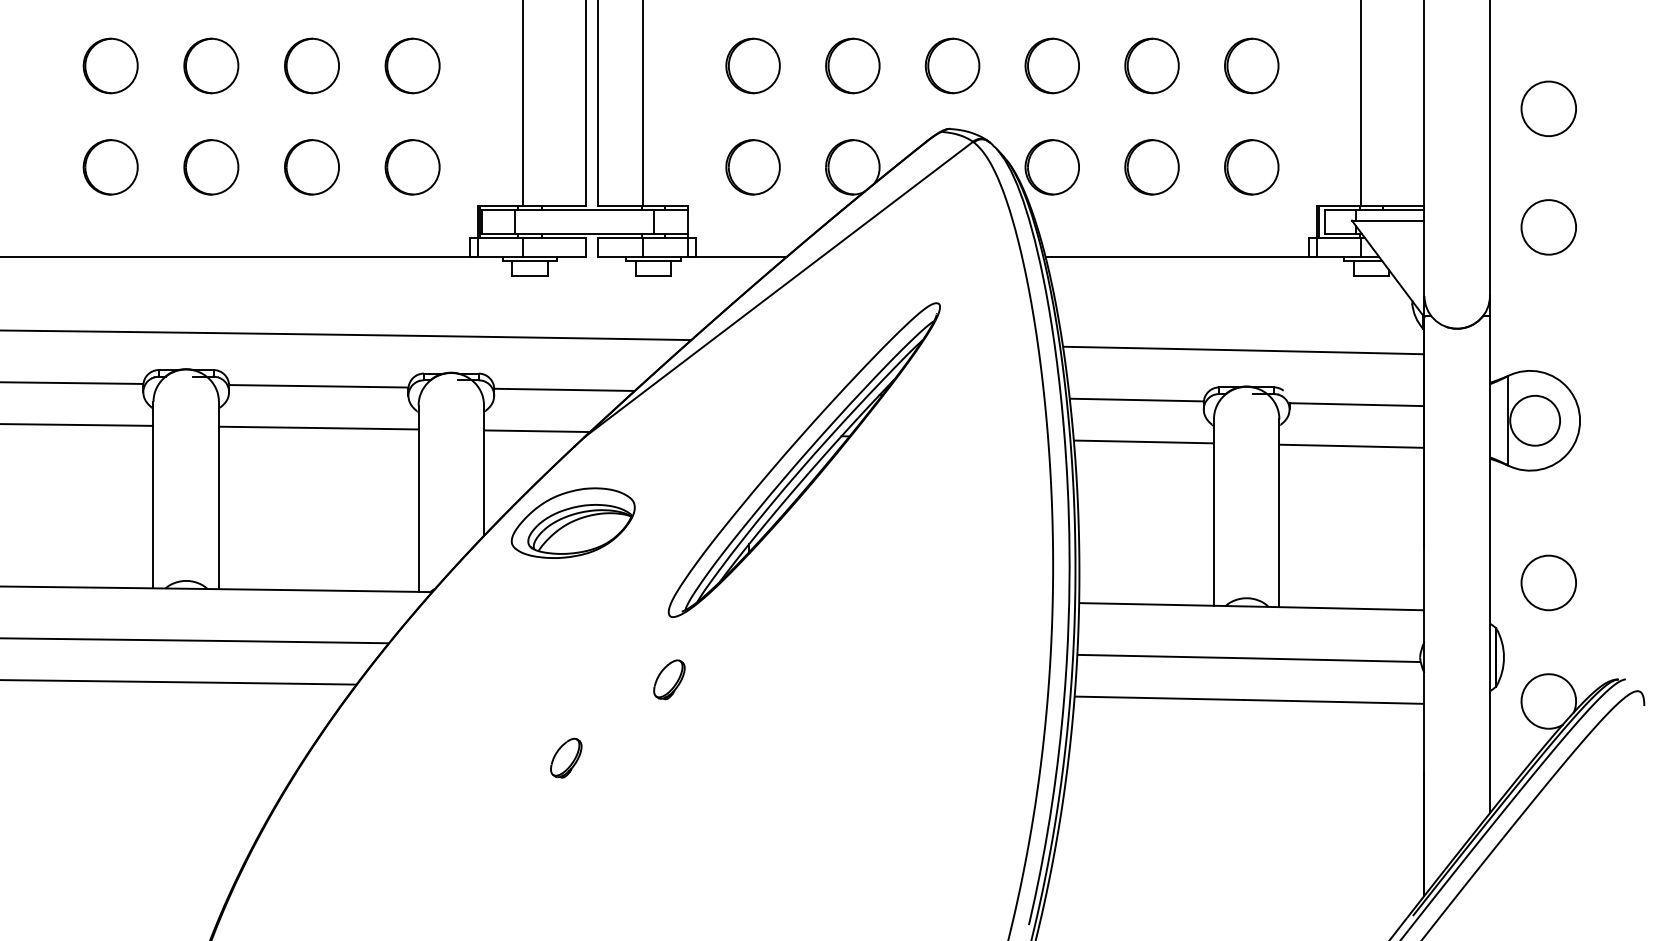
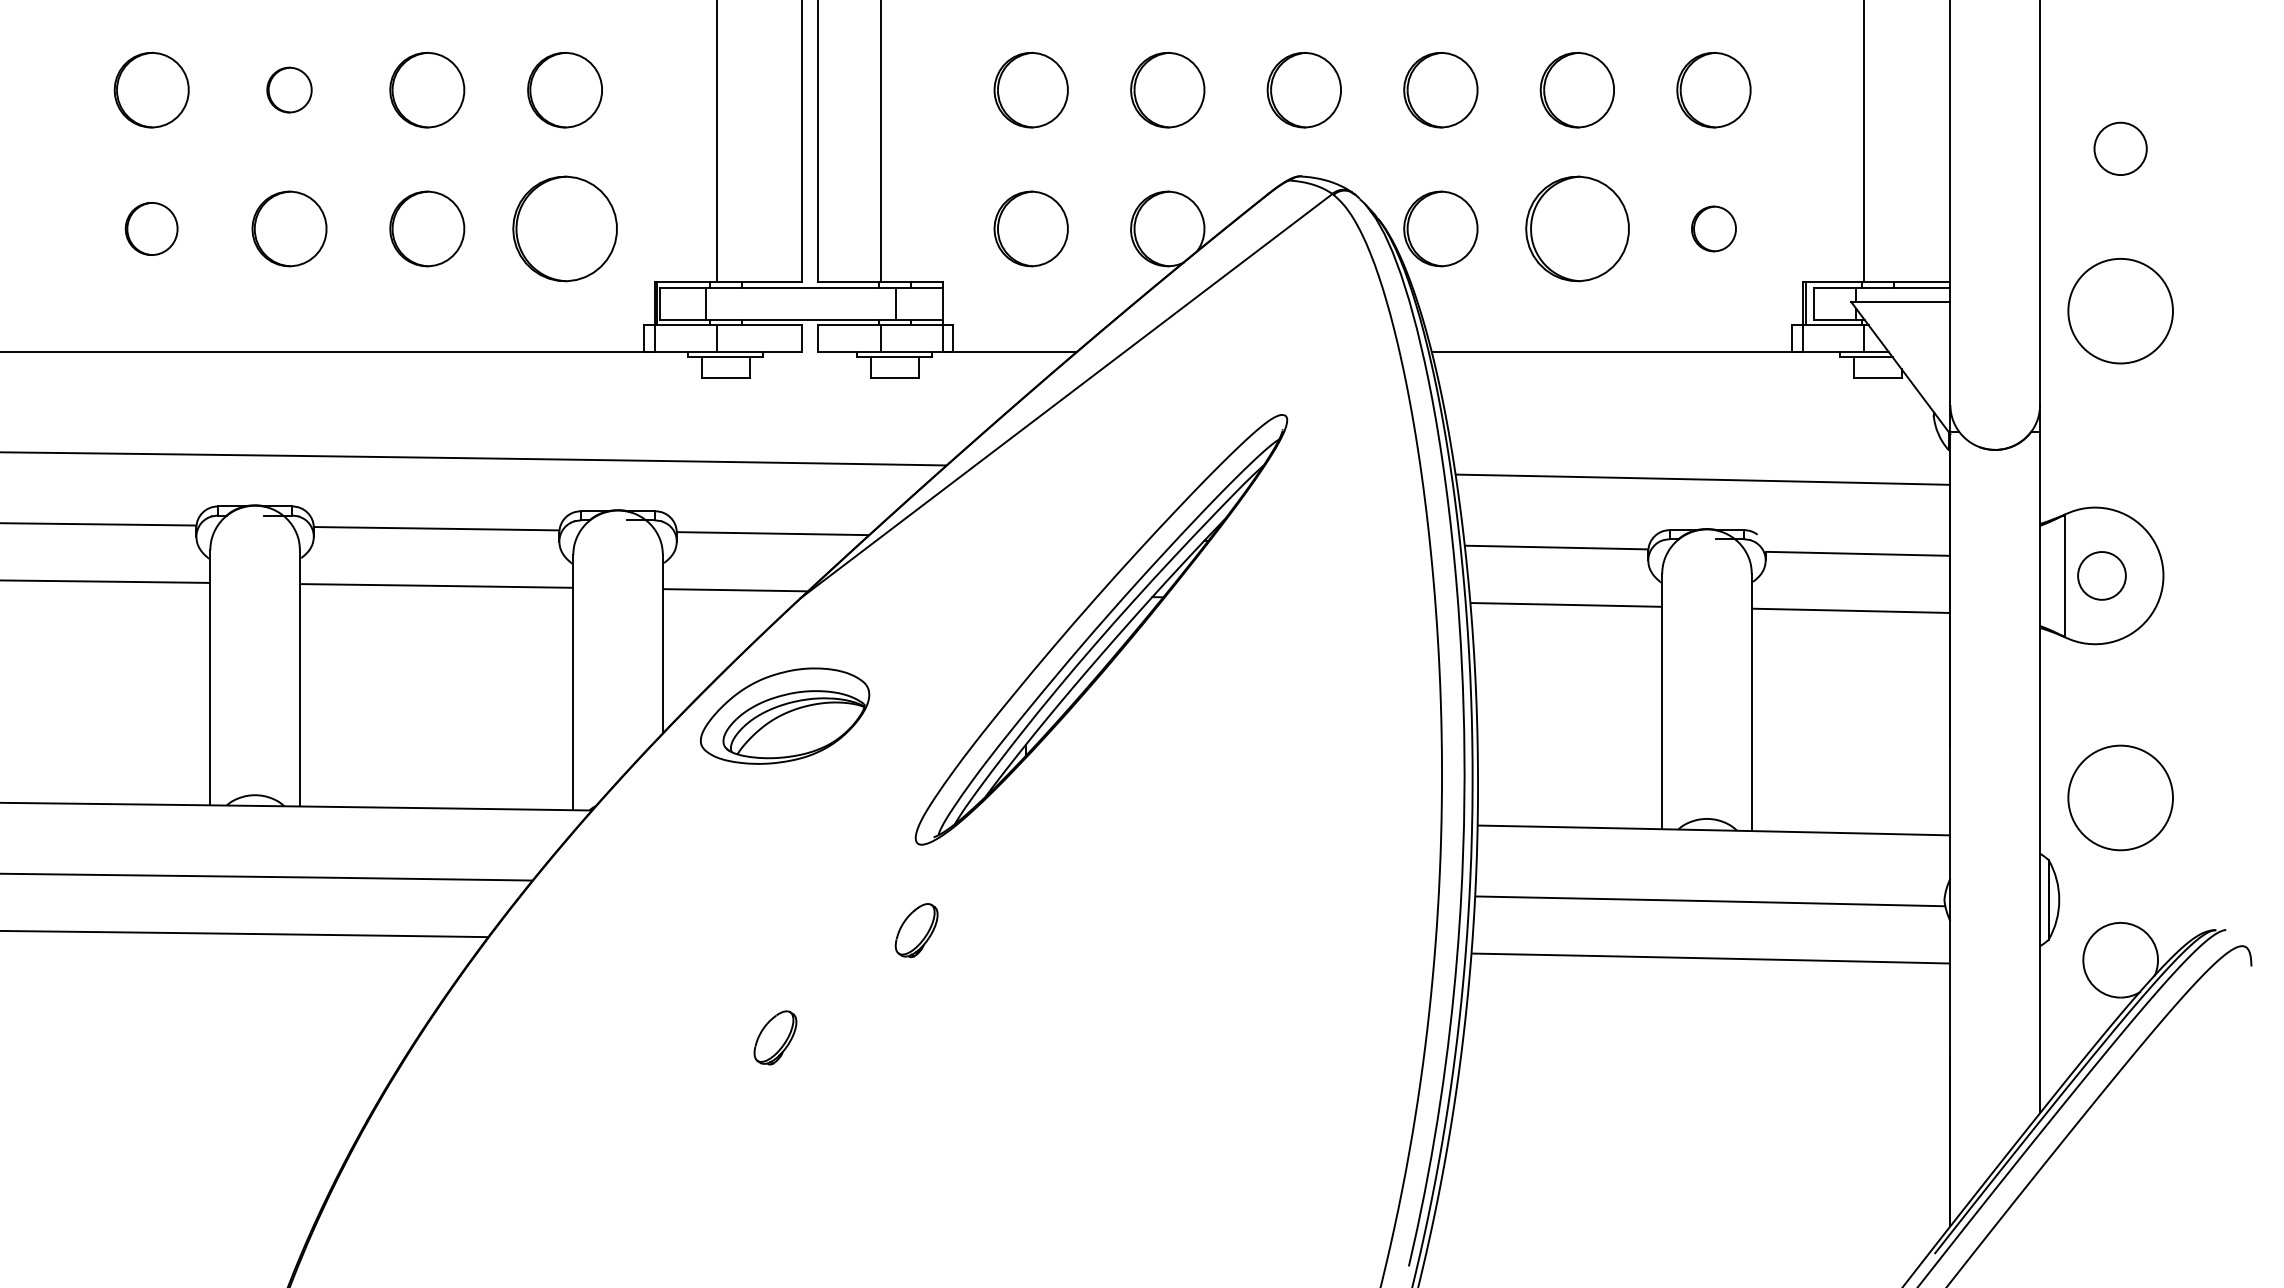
part: (211, 65) -> (289, 89), size x0.6
circle: (1548, 108) -> (2120, 148), size x0.7
part: (110, 167) -> (151, 228), size x0.7
part: (412, 167) -> (564, 228), size x1.4
part: (1151, 167) -> (1576, 228), size x1.4
part: (1251, 167) -> (1713, 228), size x0.6
circle: (1548, 226) -> (2120, 310), size x1.4
circle: (1534, 420) -> (2101, 575), size x0.7
circle: (1548, 582) -> (2120, 797), size x1.4

